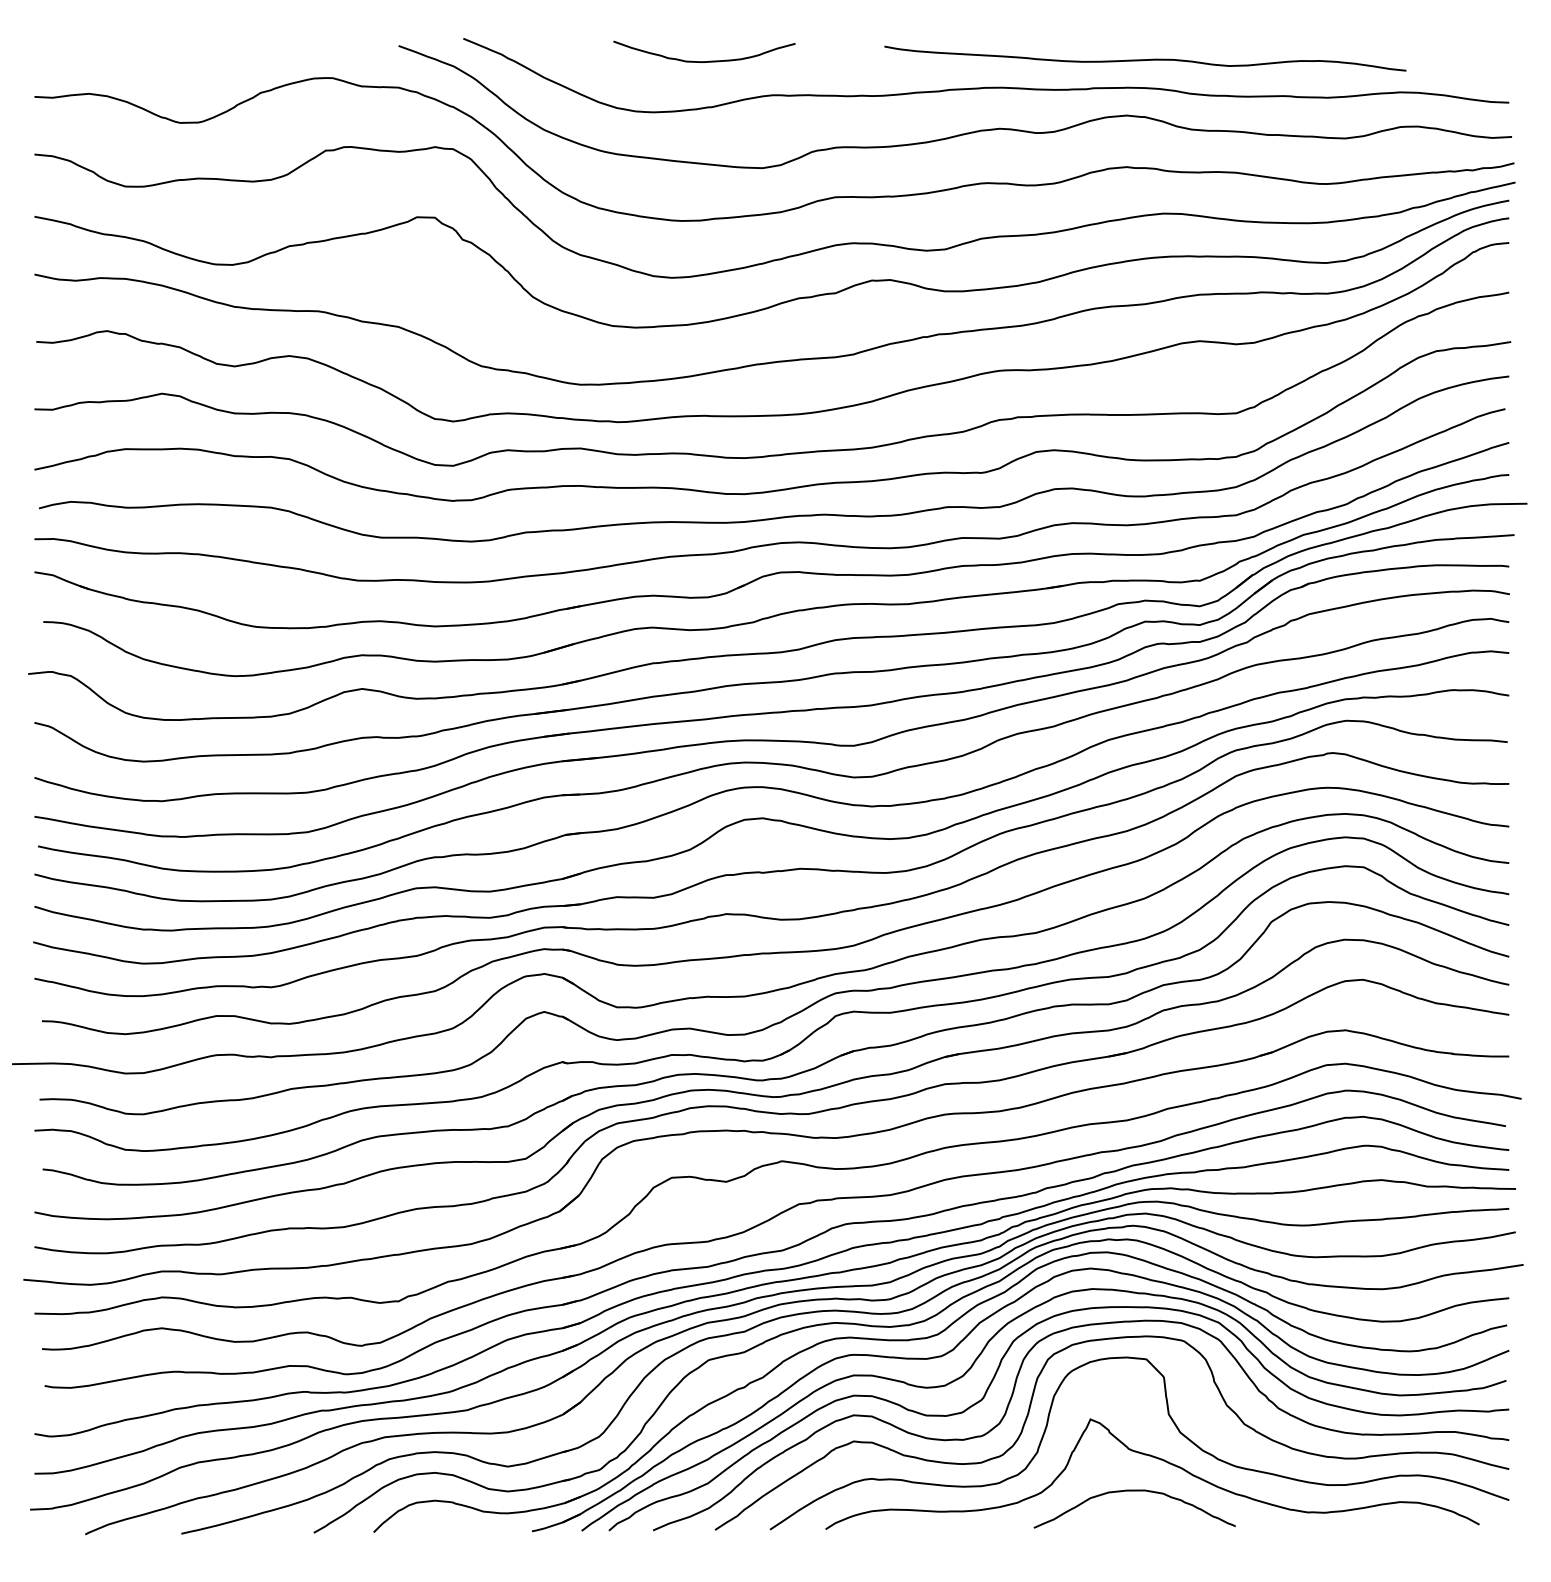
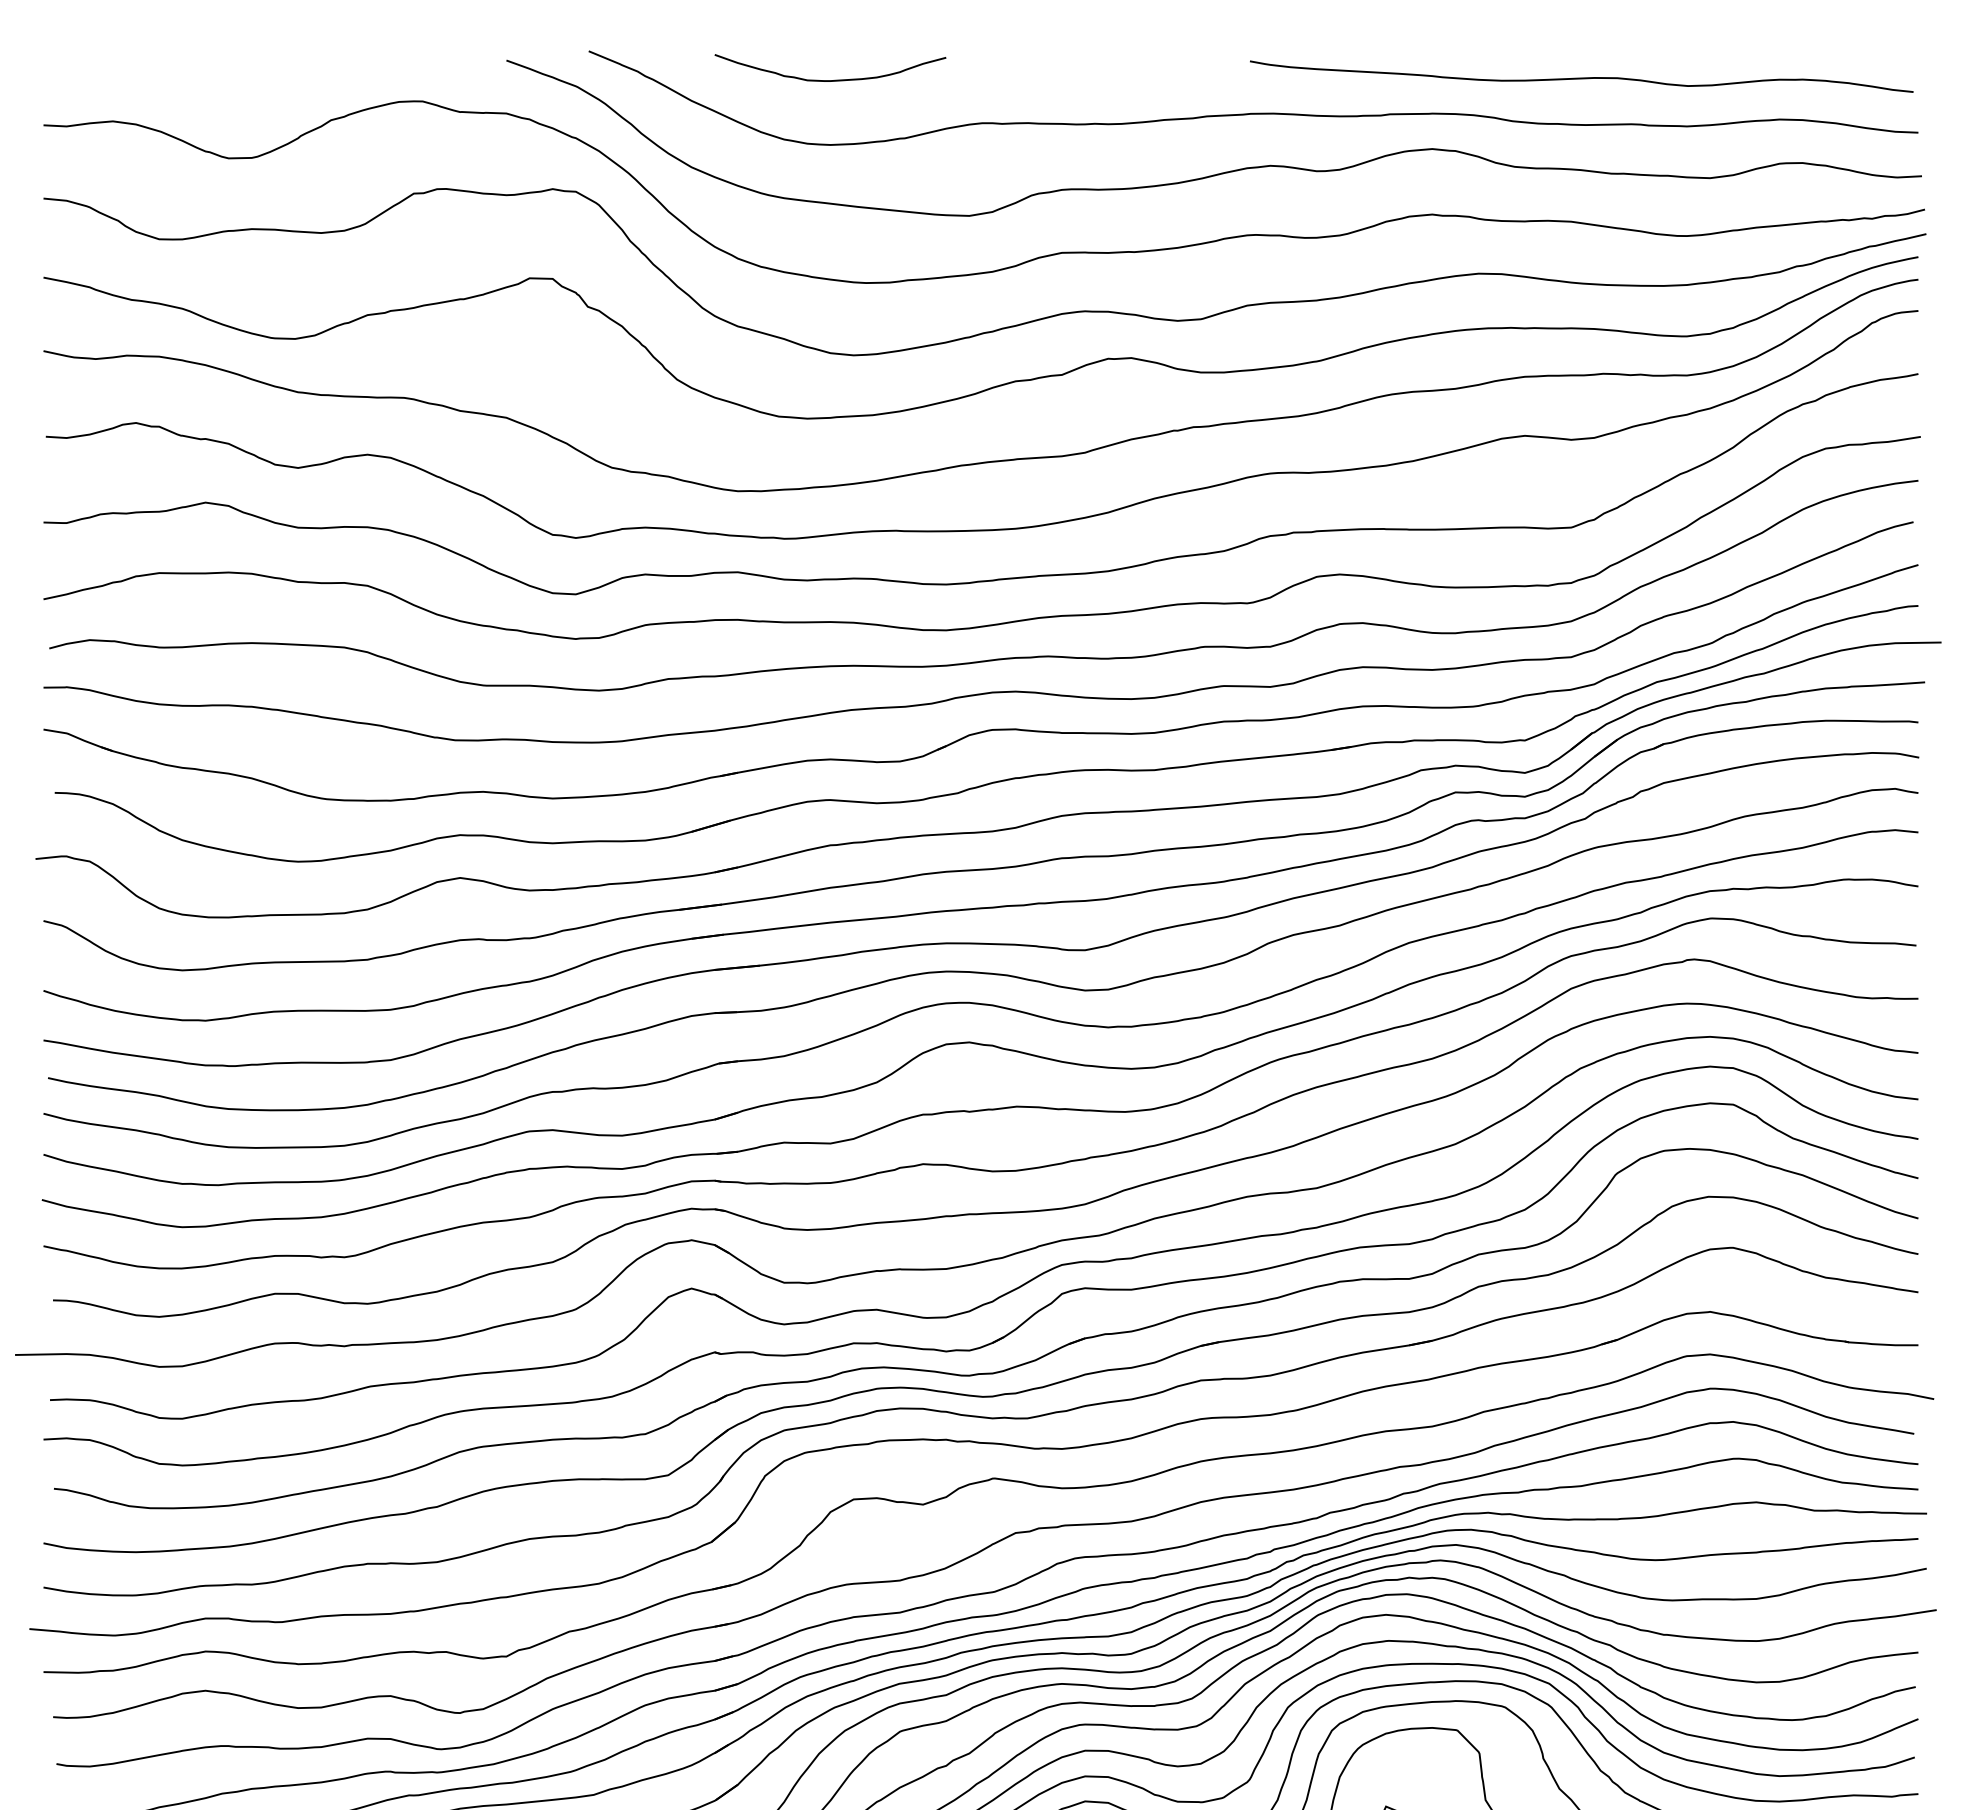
curve: (1145, 59) -> (1581, 77), moved
curve: (704, 61) -> (830, 80), moved

